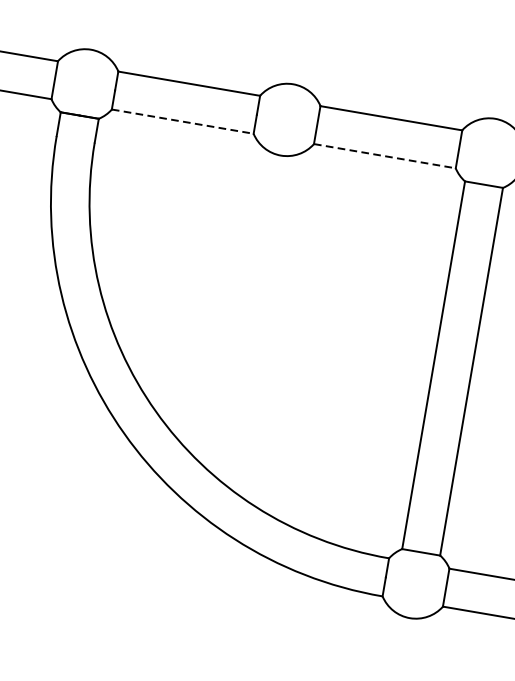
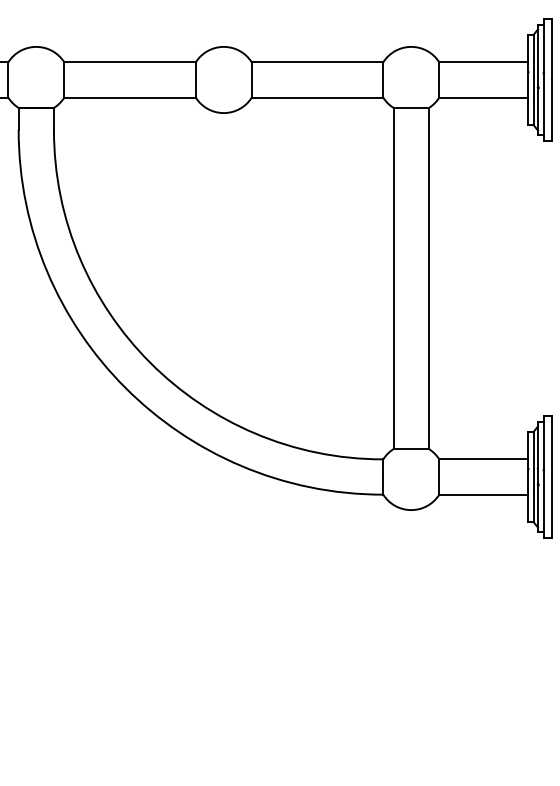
line: (183, 121) -> (130, 97), dashed -> solid
line: (384, 156) -> (317, 97), dashed -> solid

